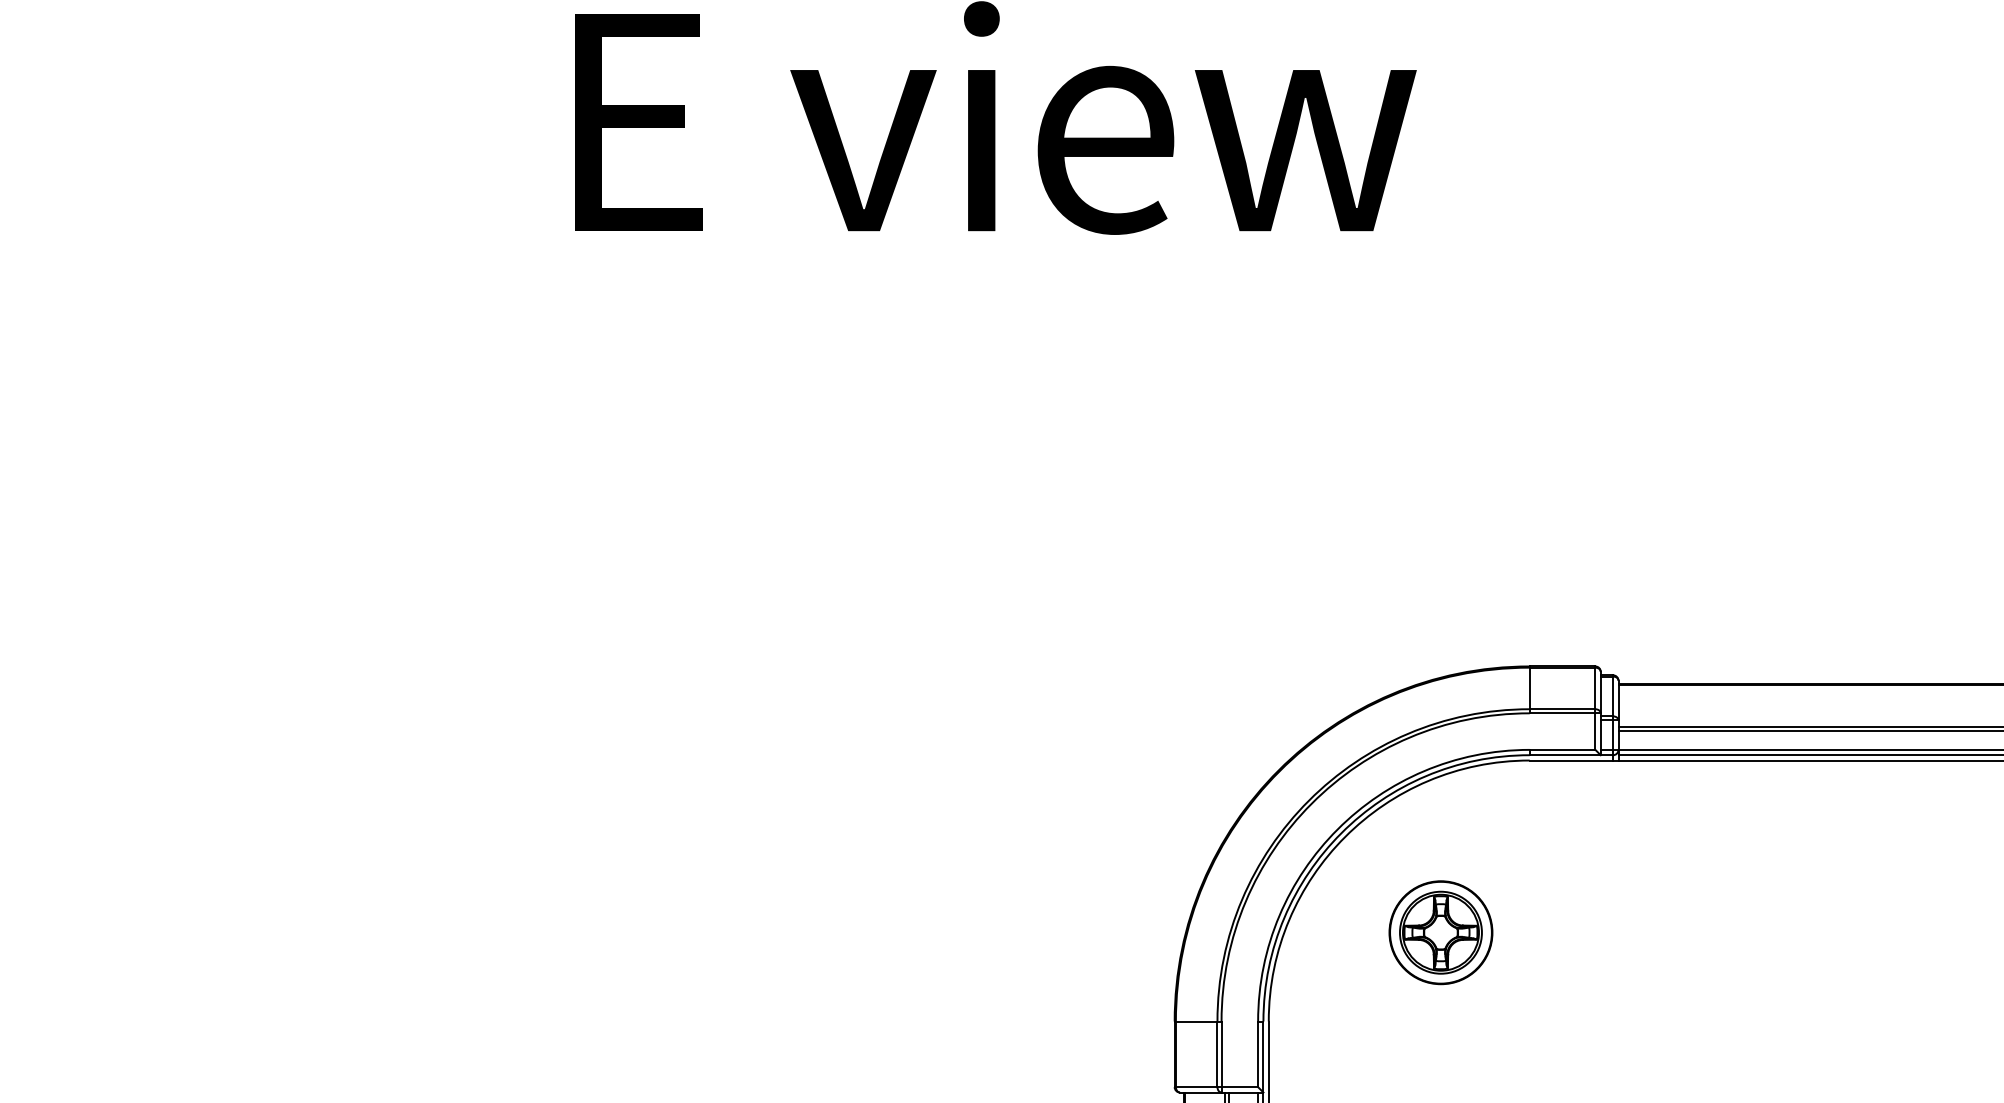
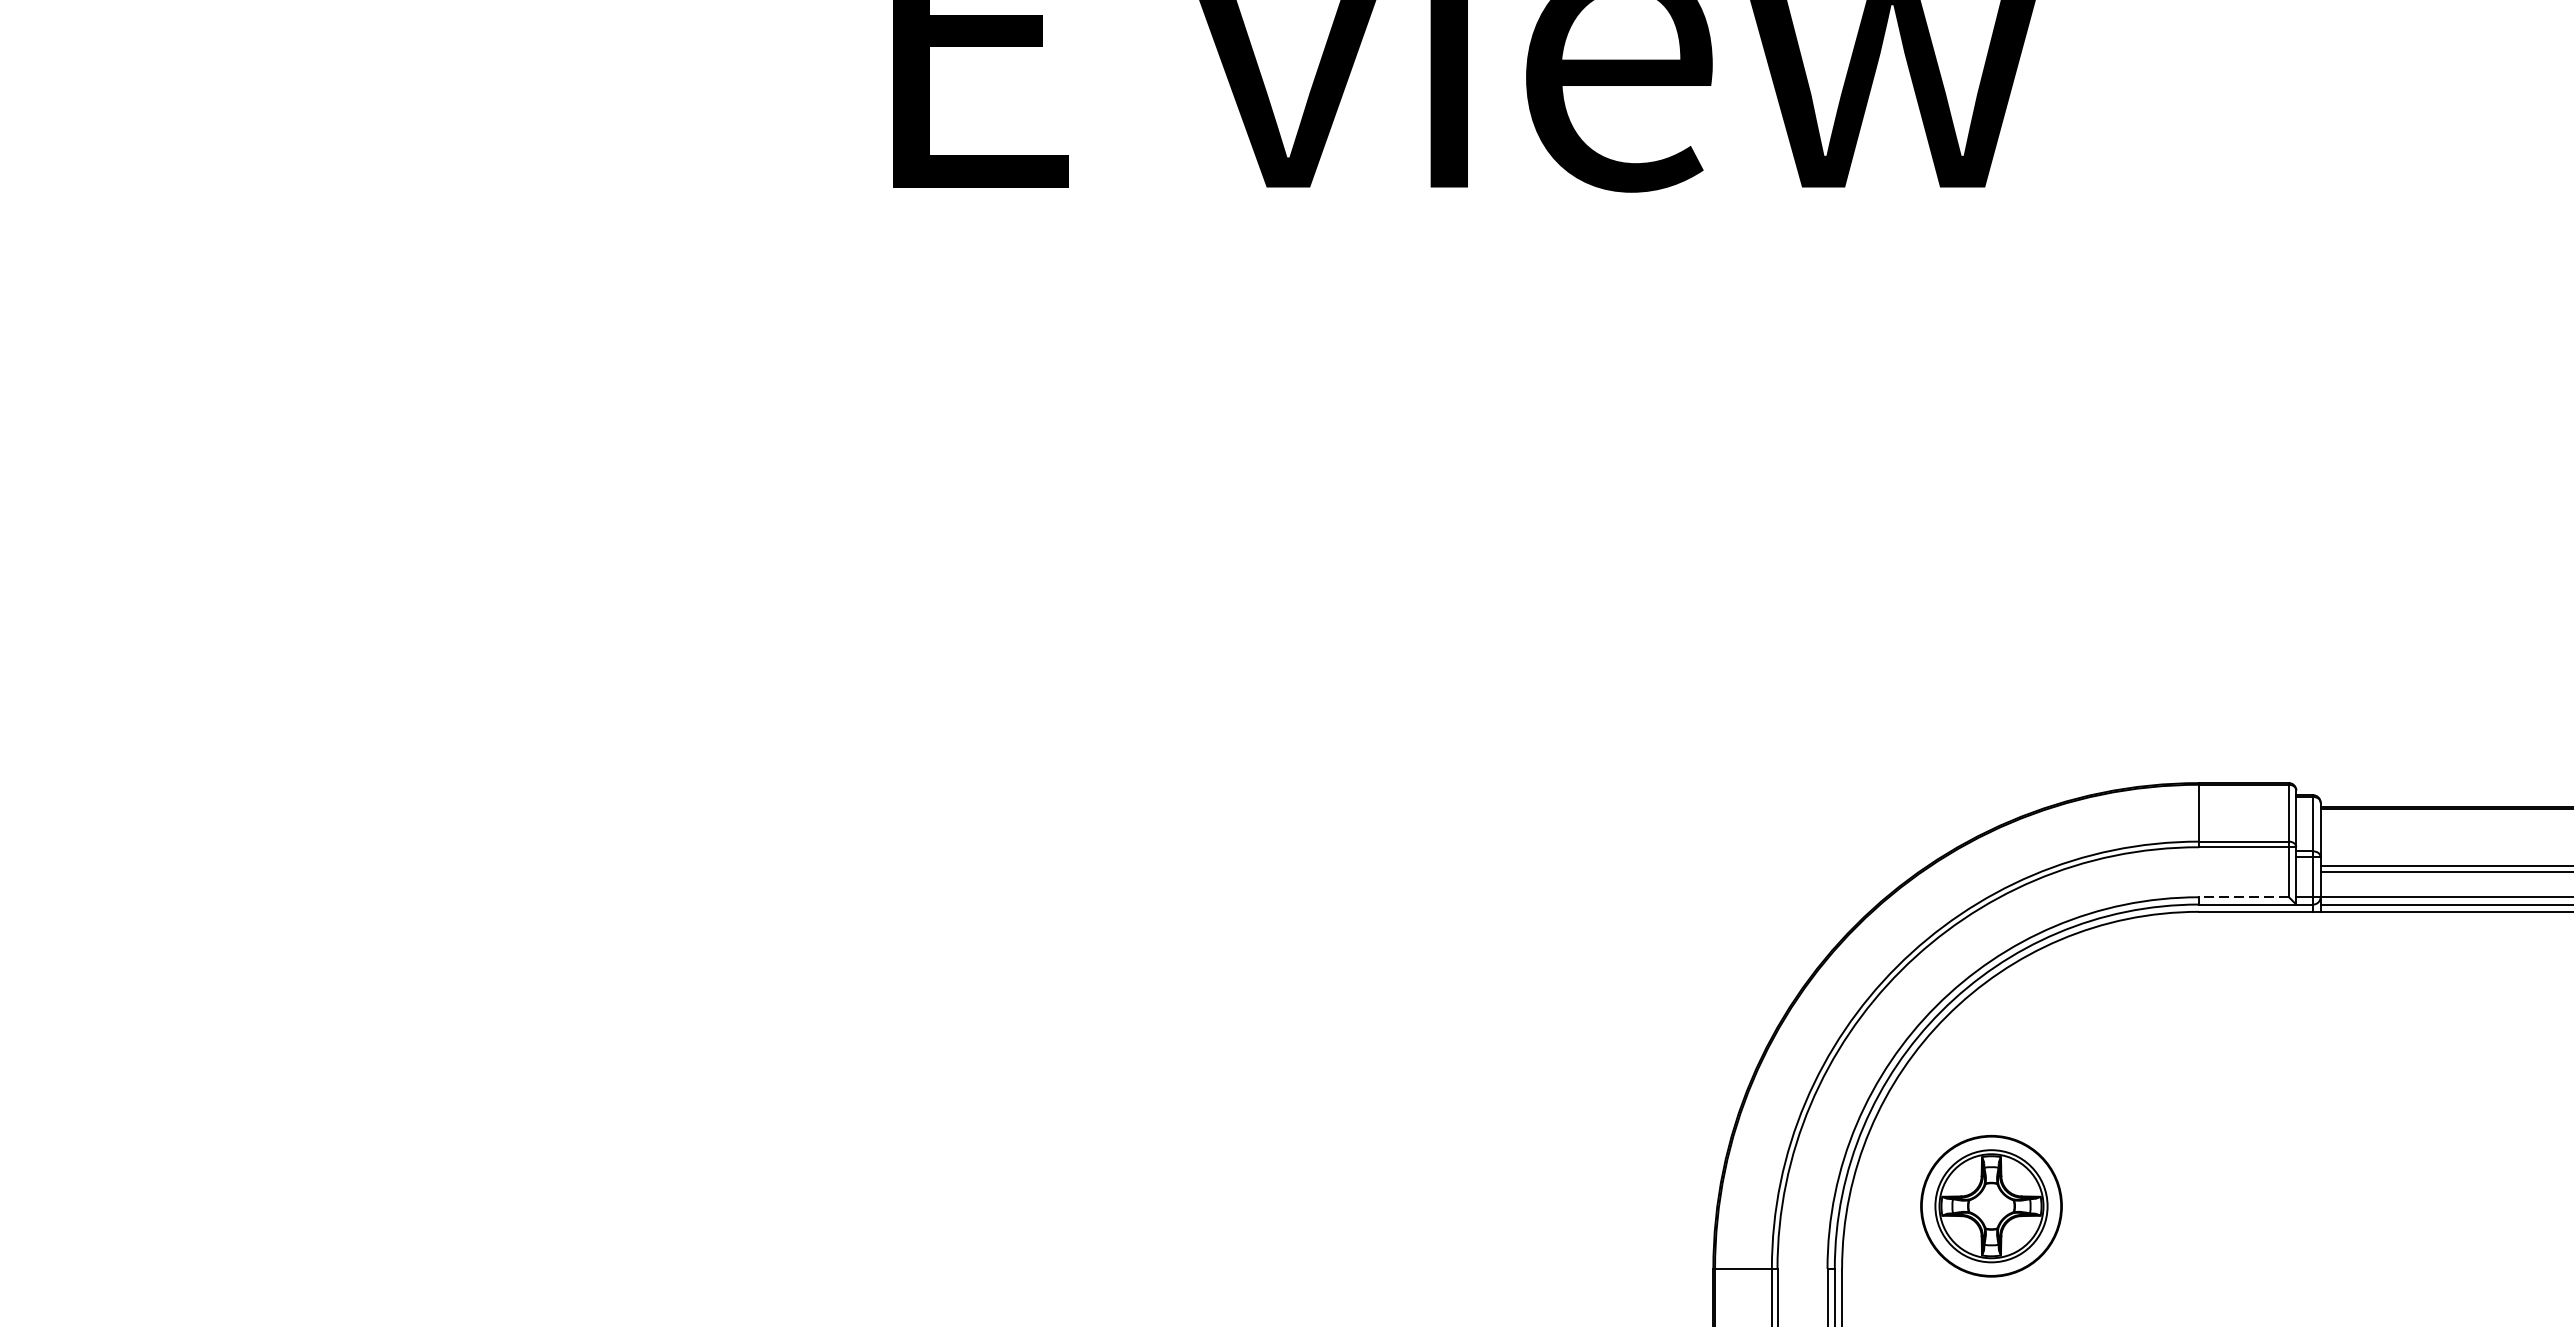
line: (1562, 749) -> (2243, 896), solid -> dashed
part: (1440, 932) -> (1990, 1205), moved

